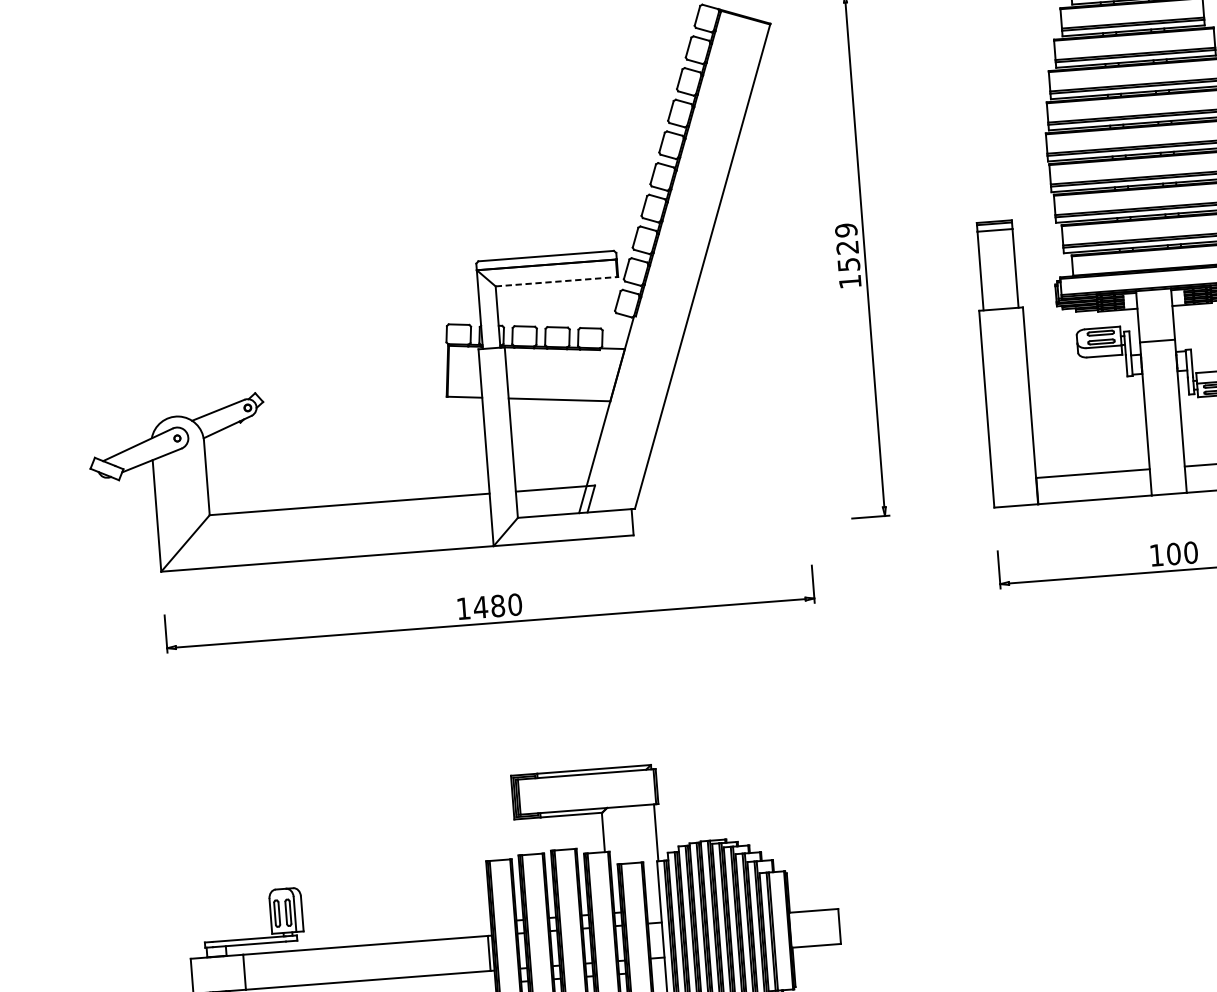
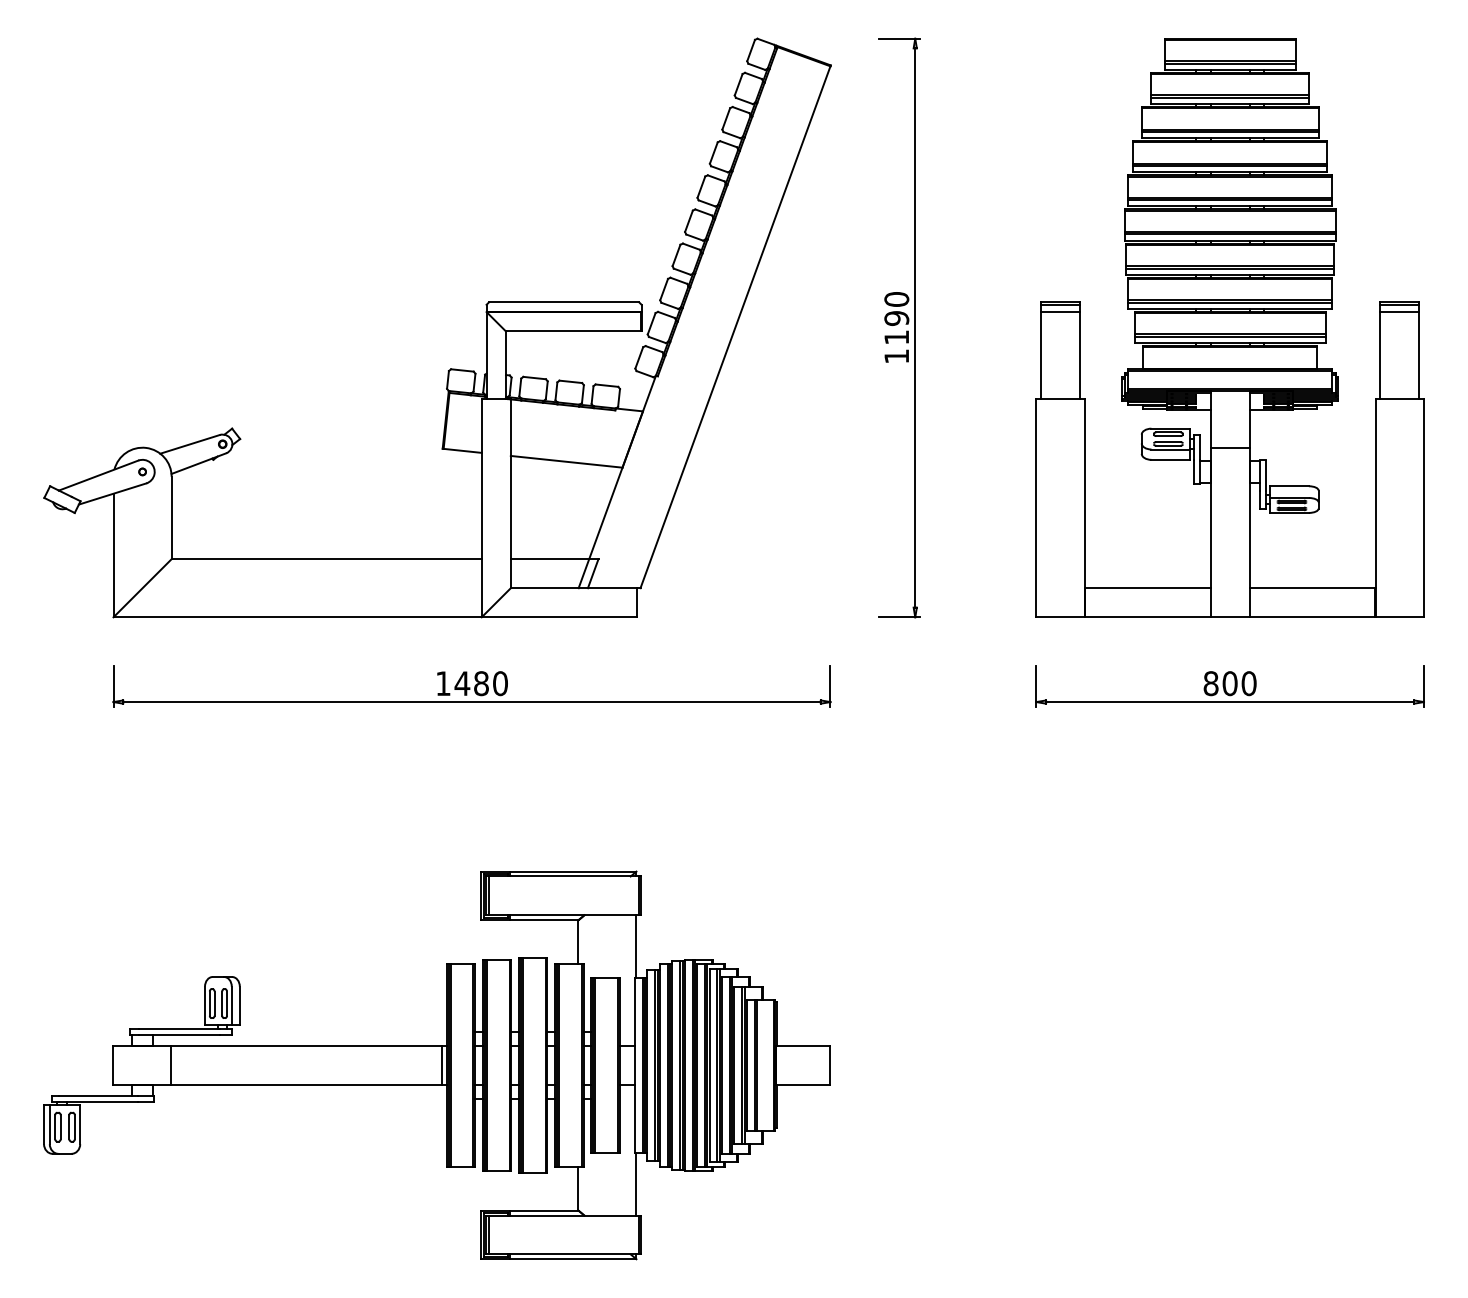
text: (847, 247) -> (896, 318), 1529 -> 1190
line: (556, 281) -> (573, 331), dashed -> solid
text: (1156, 555) -> (1210, 683), 100 -> 800

